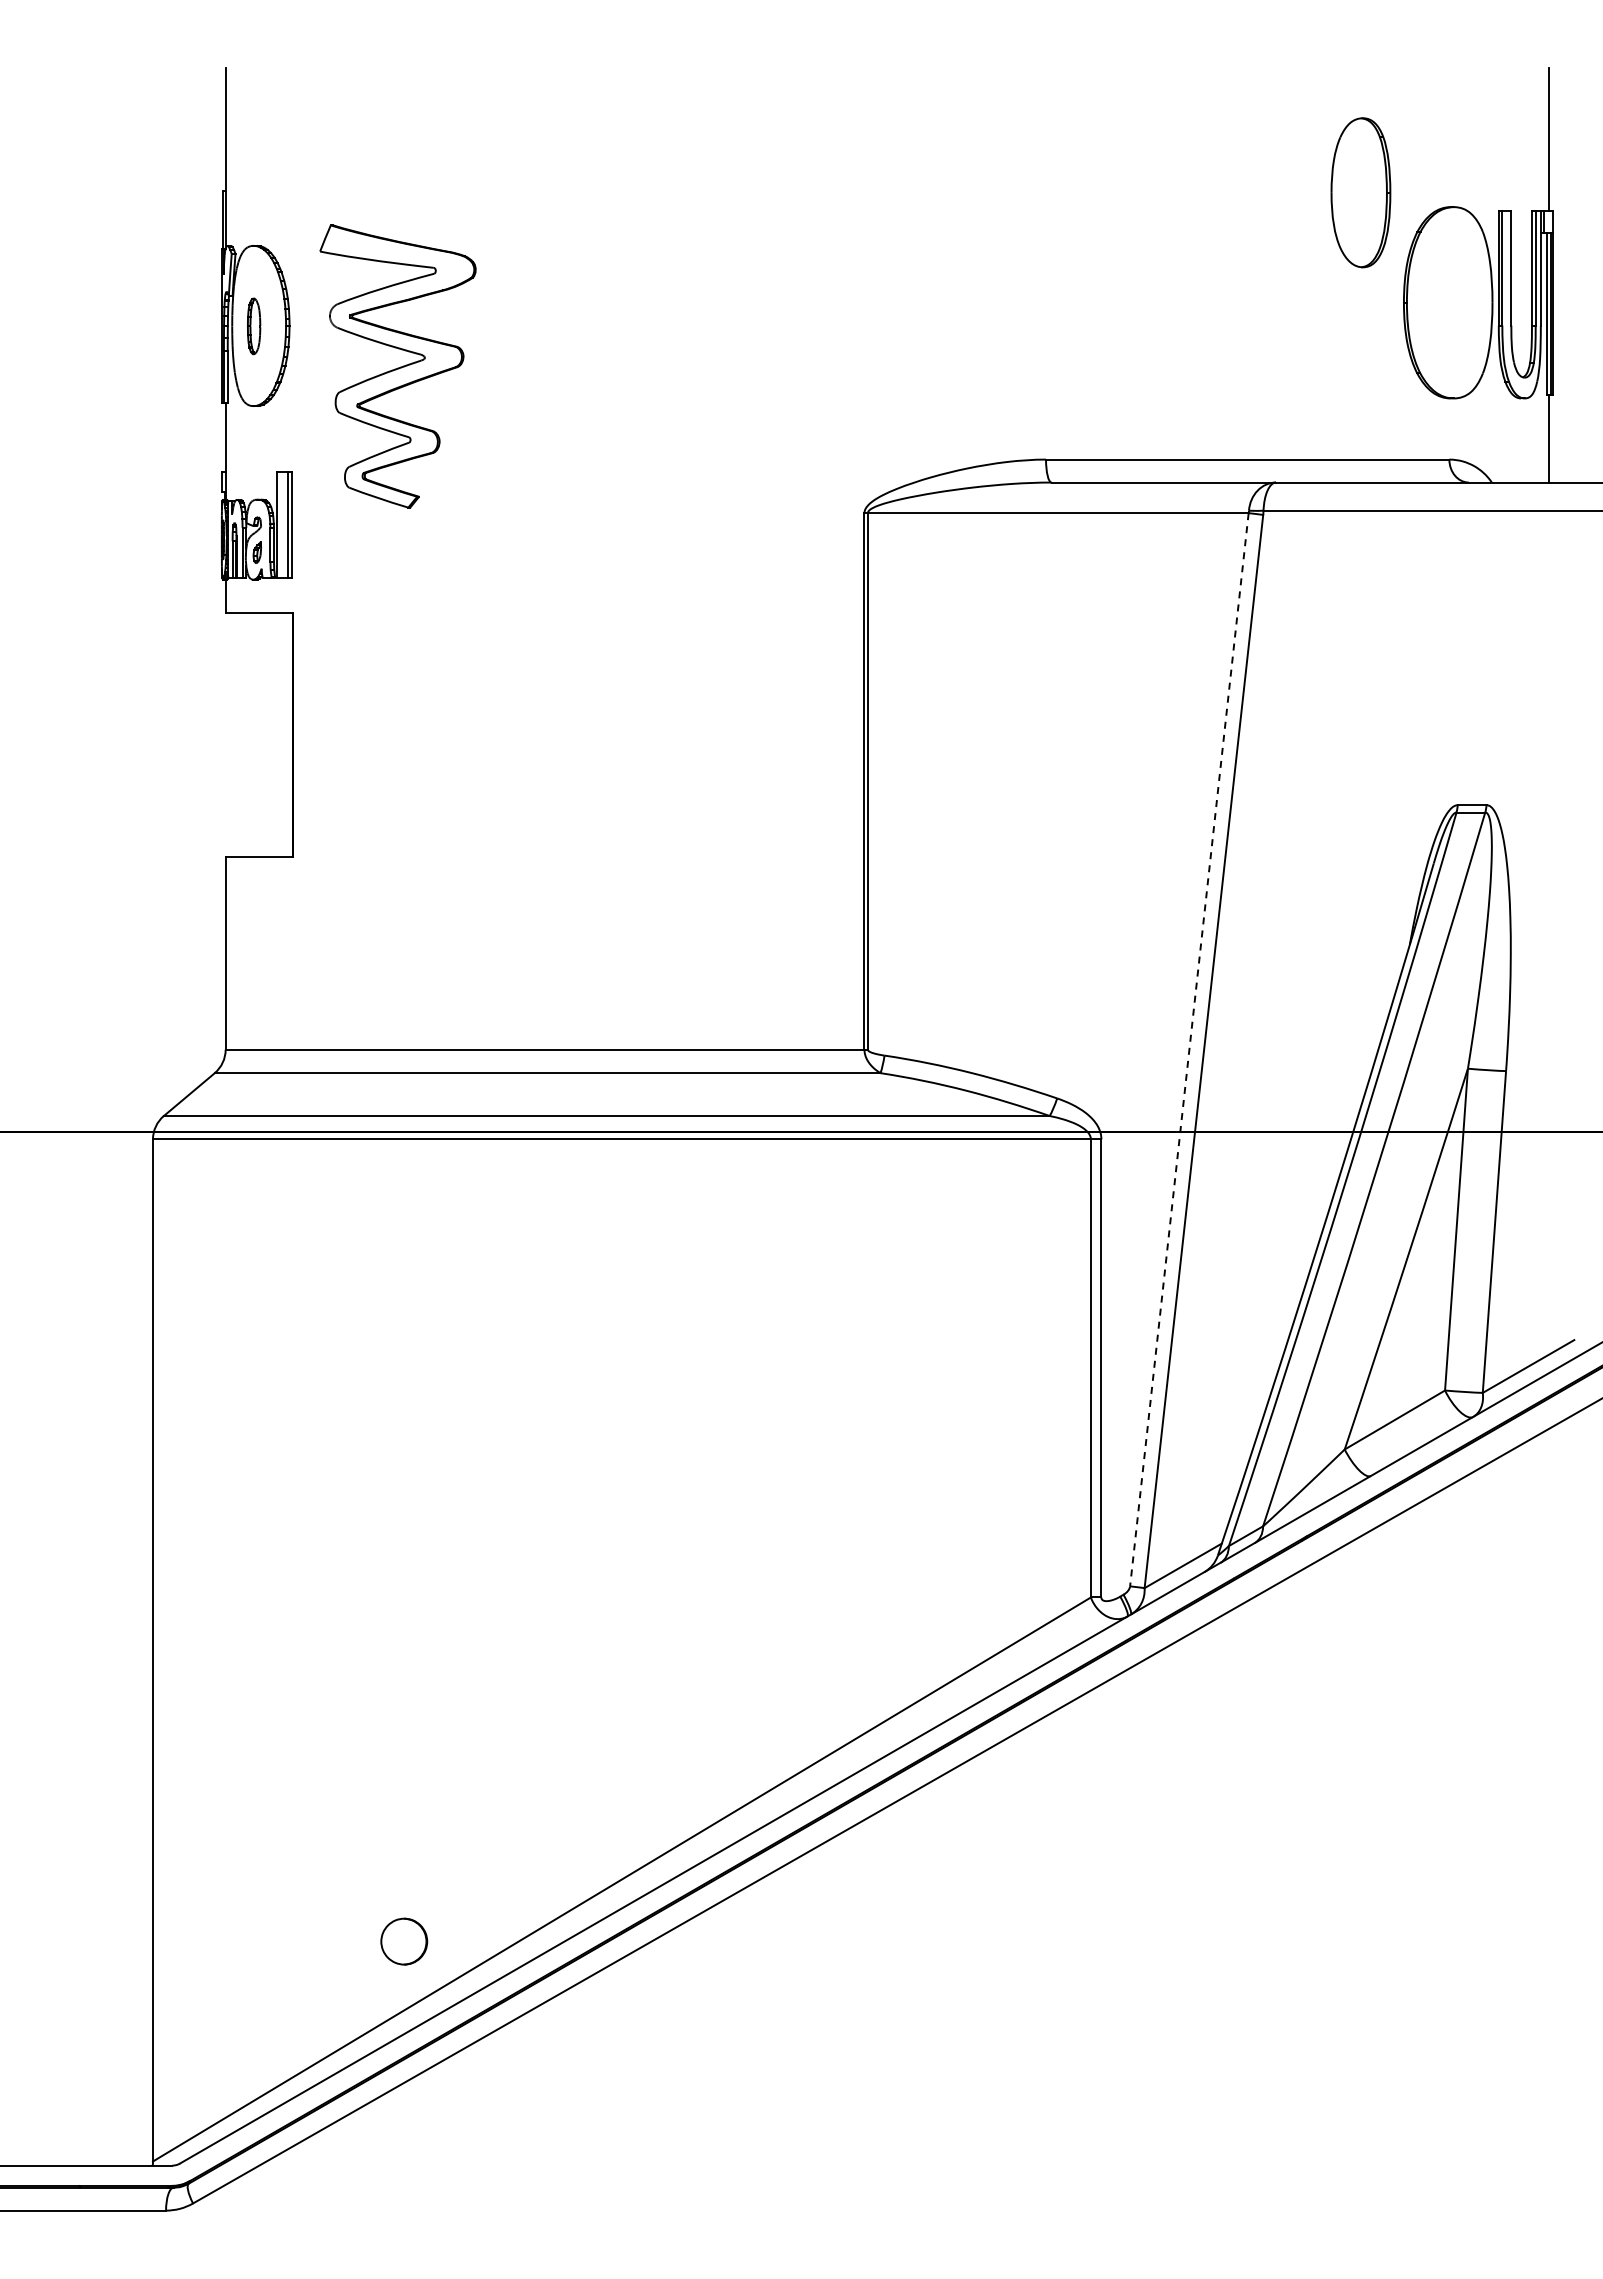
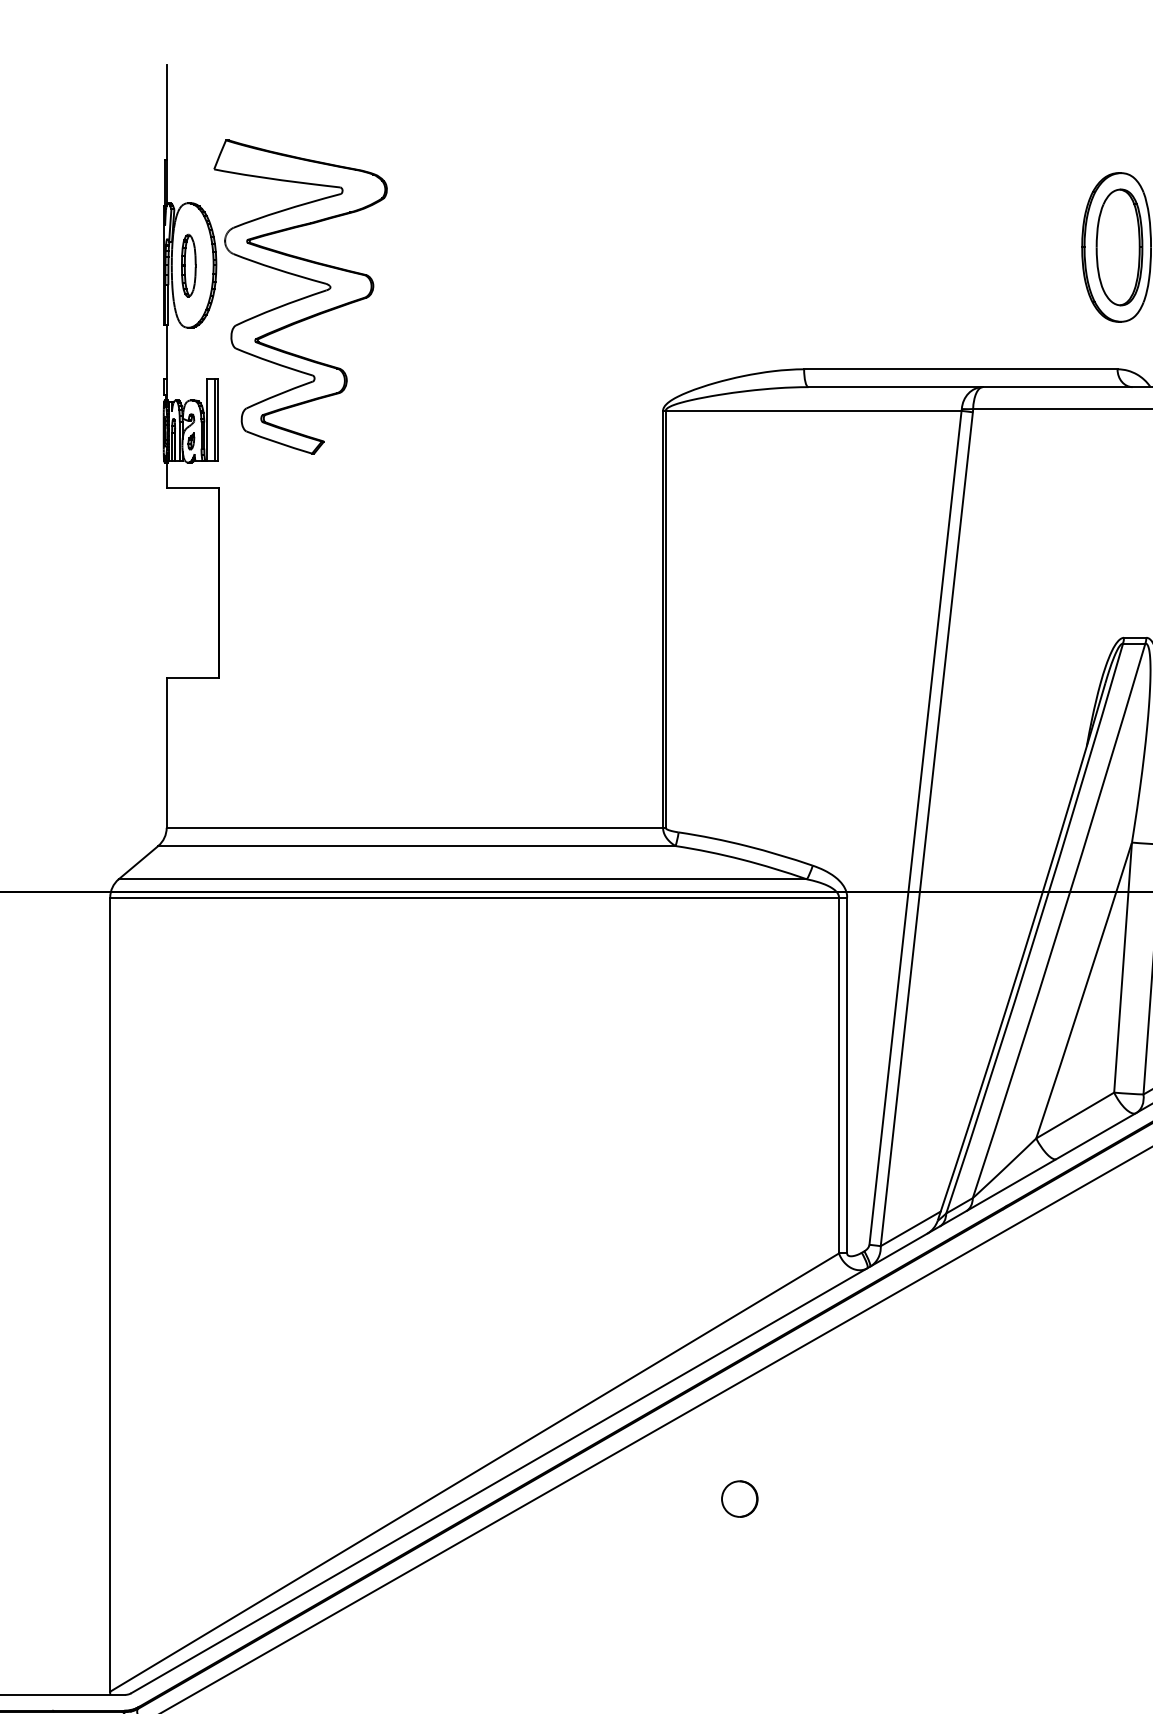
part: (1360, 192) -> (1119, 247), moved
part: (253, 326) -> (188, 265), size x1.43
part: (397, 366) -> (300, 296), size x1.43
line: (1189, 1049) -> (915, 827), dashed -> solid
part: (404, 1941) -> (740, 1498), moved

